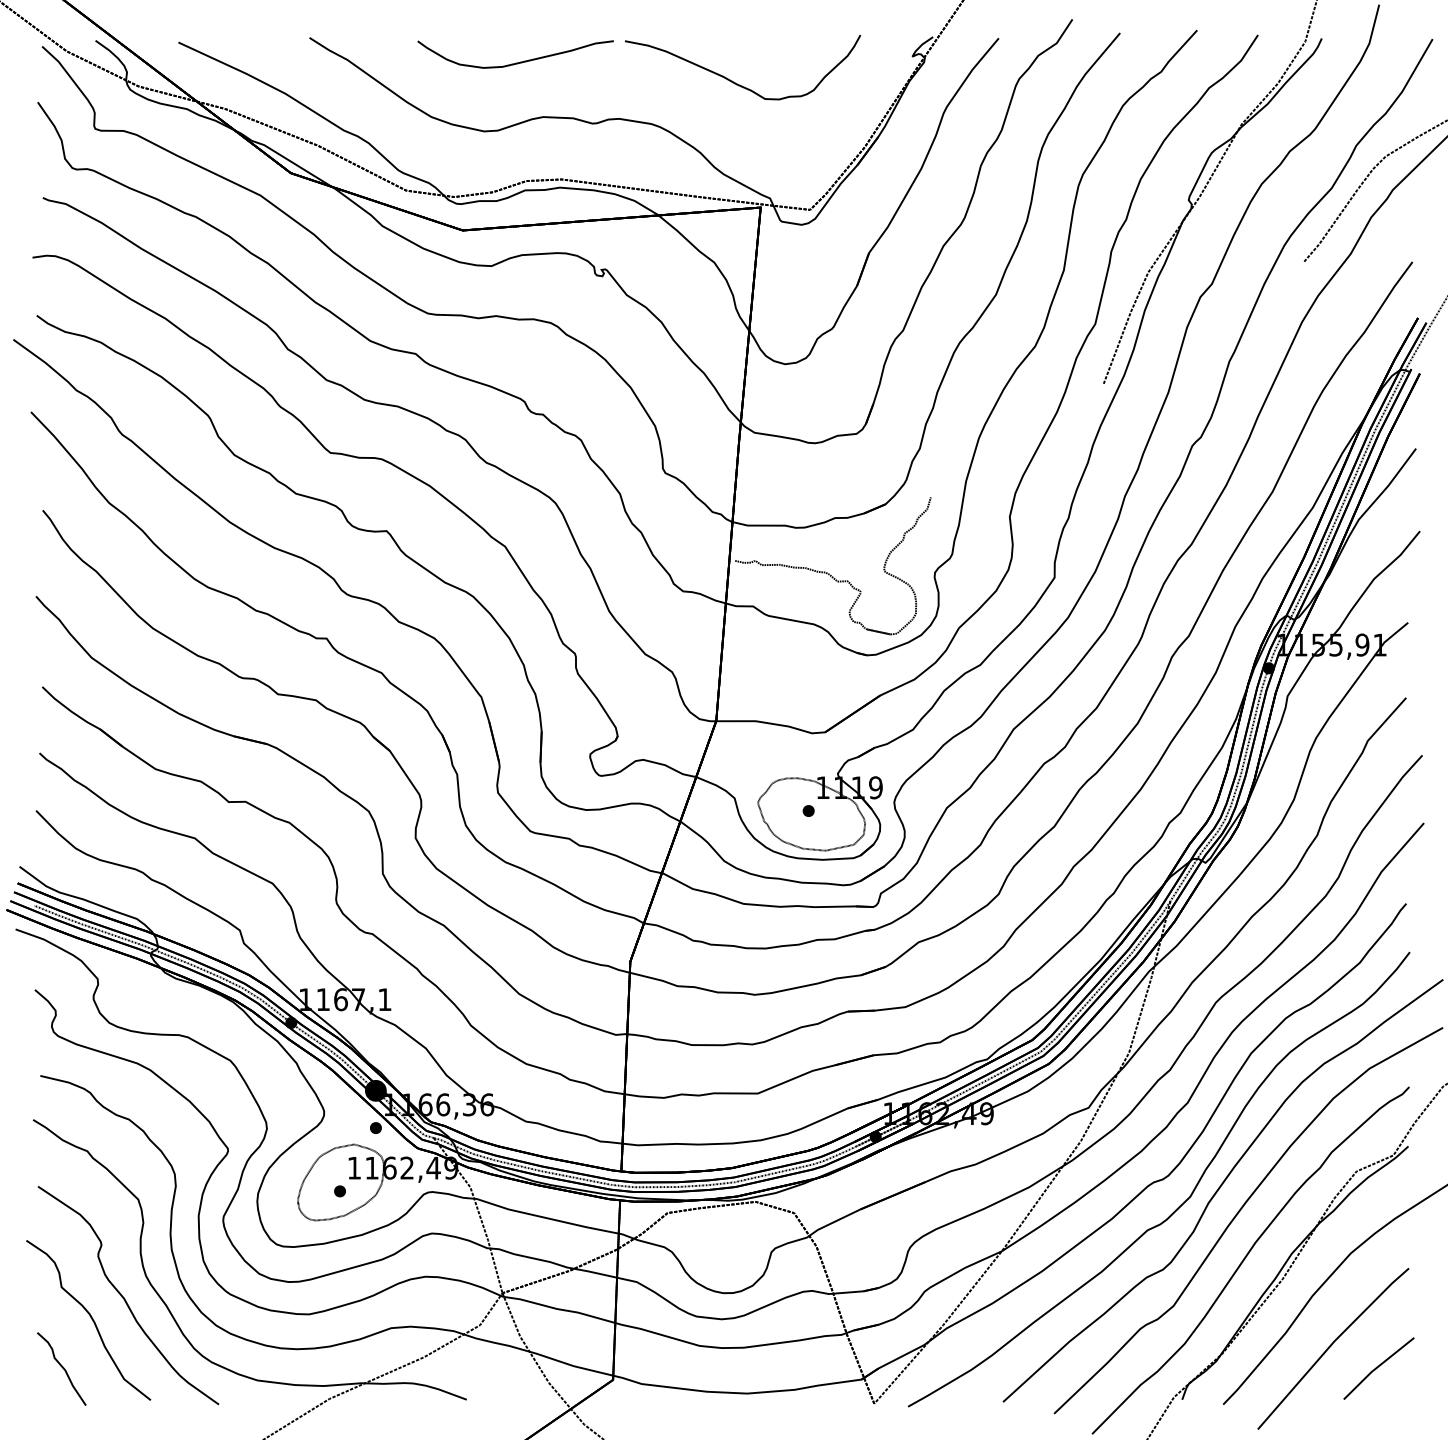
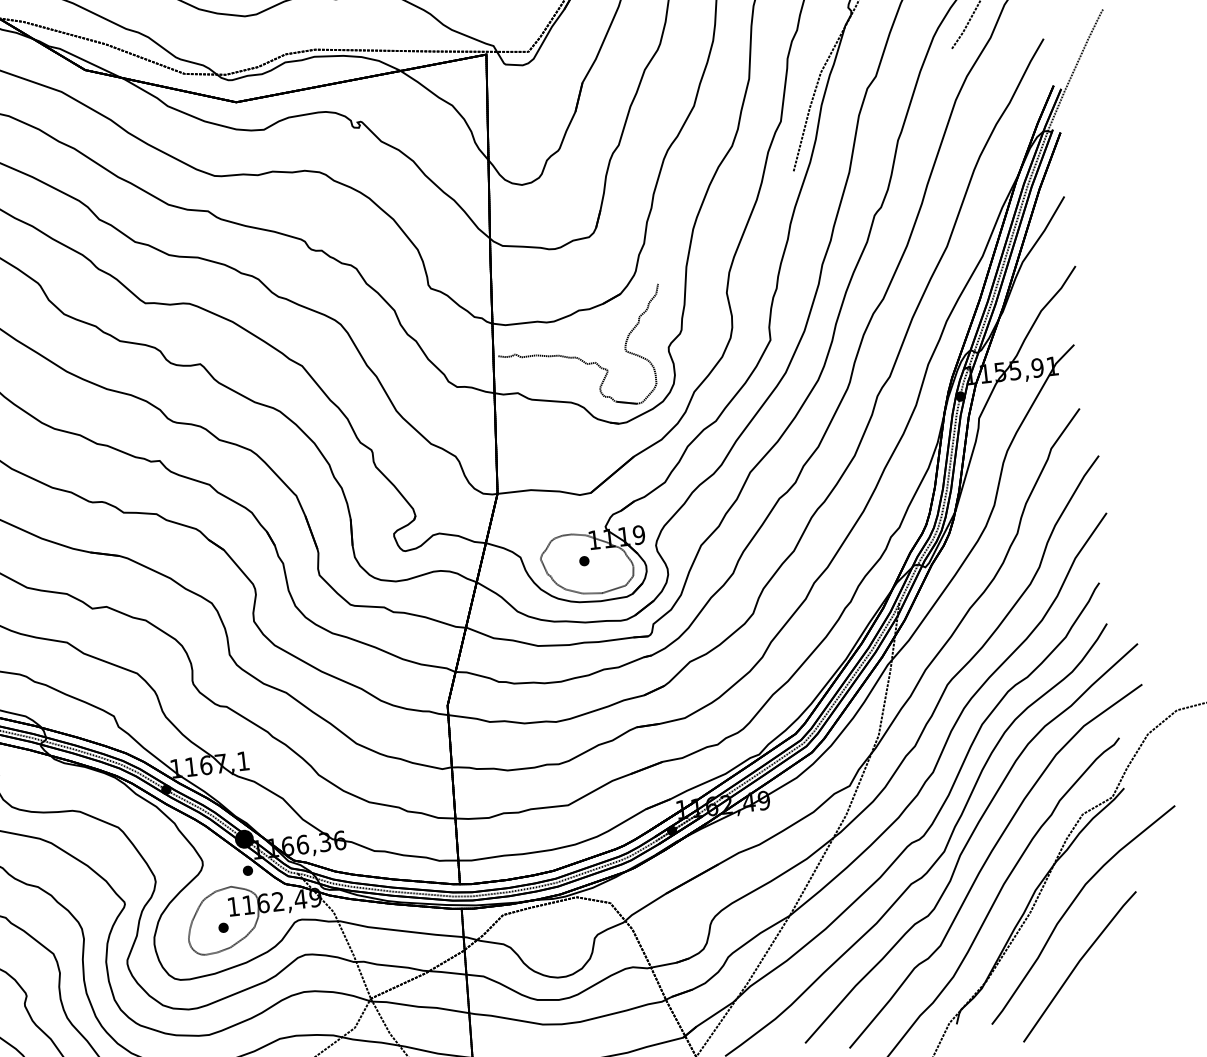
line: (1378, 1367) -> (1119, 978), removed

